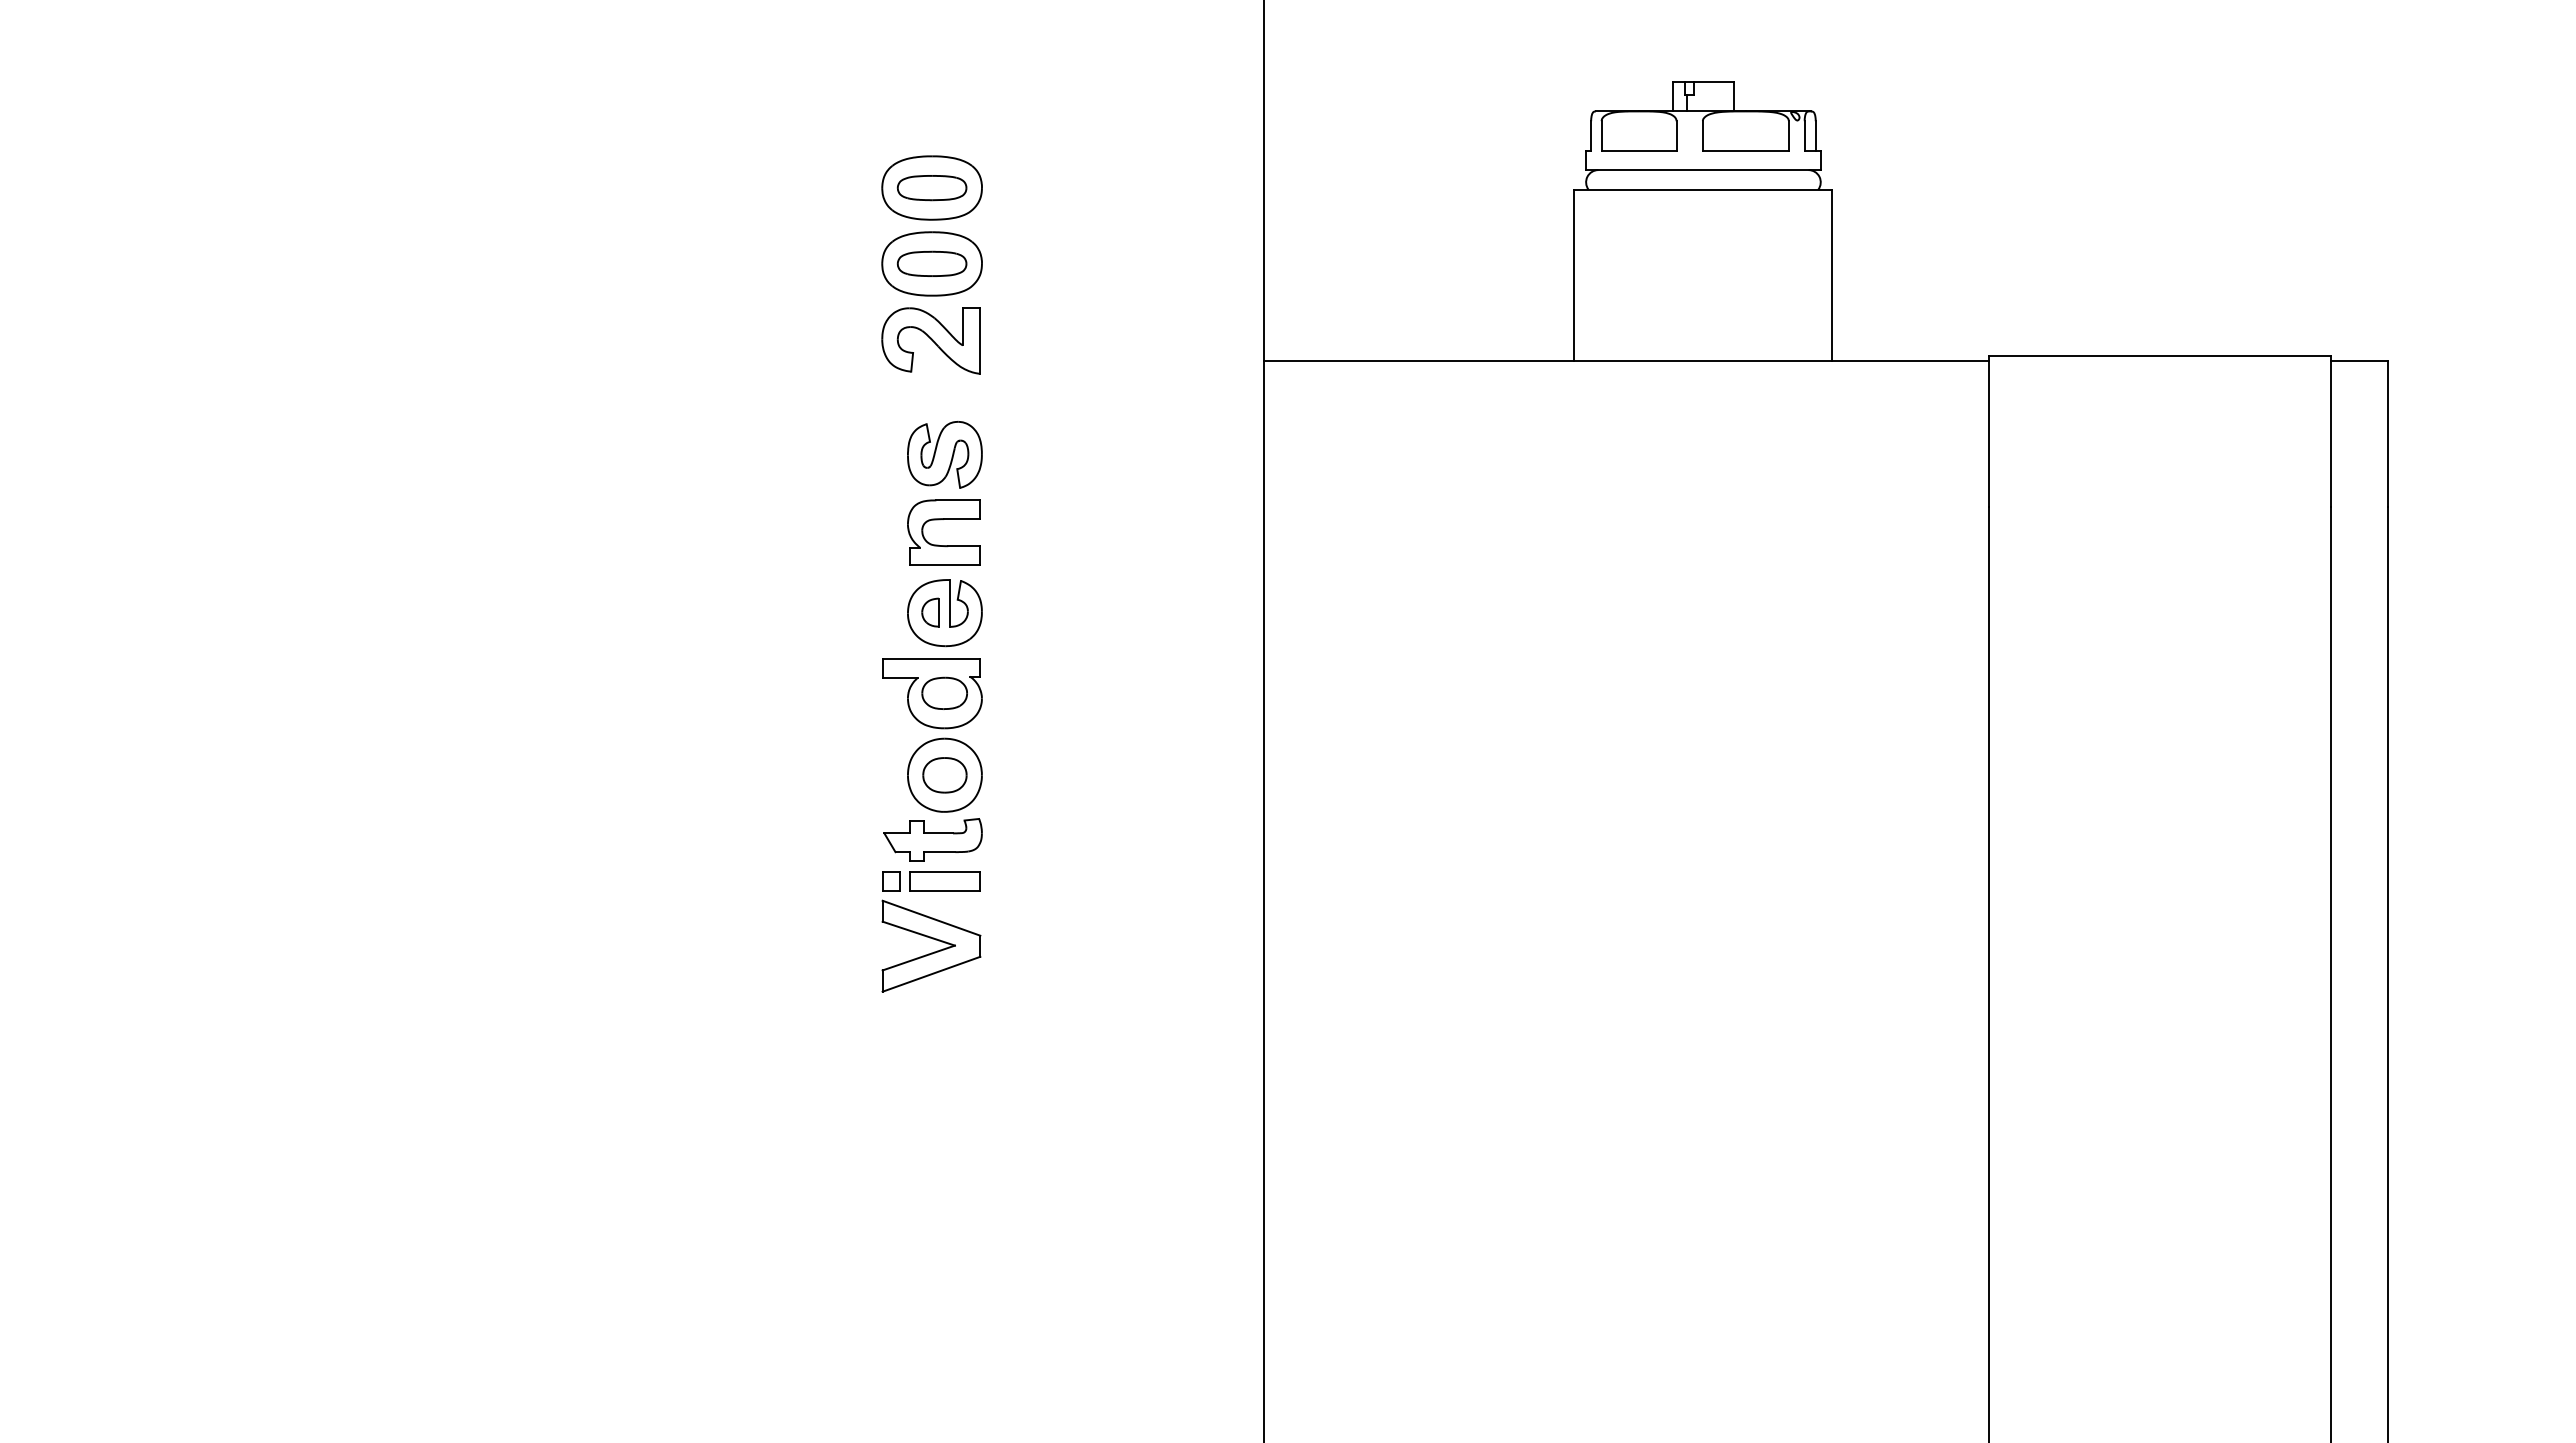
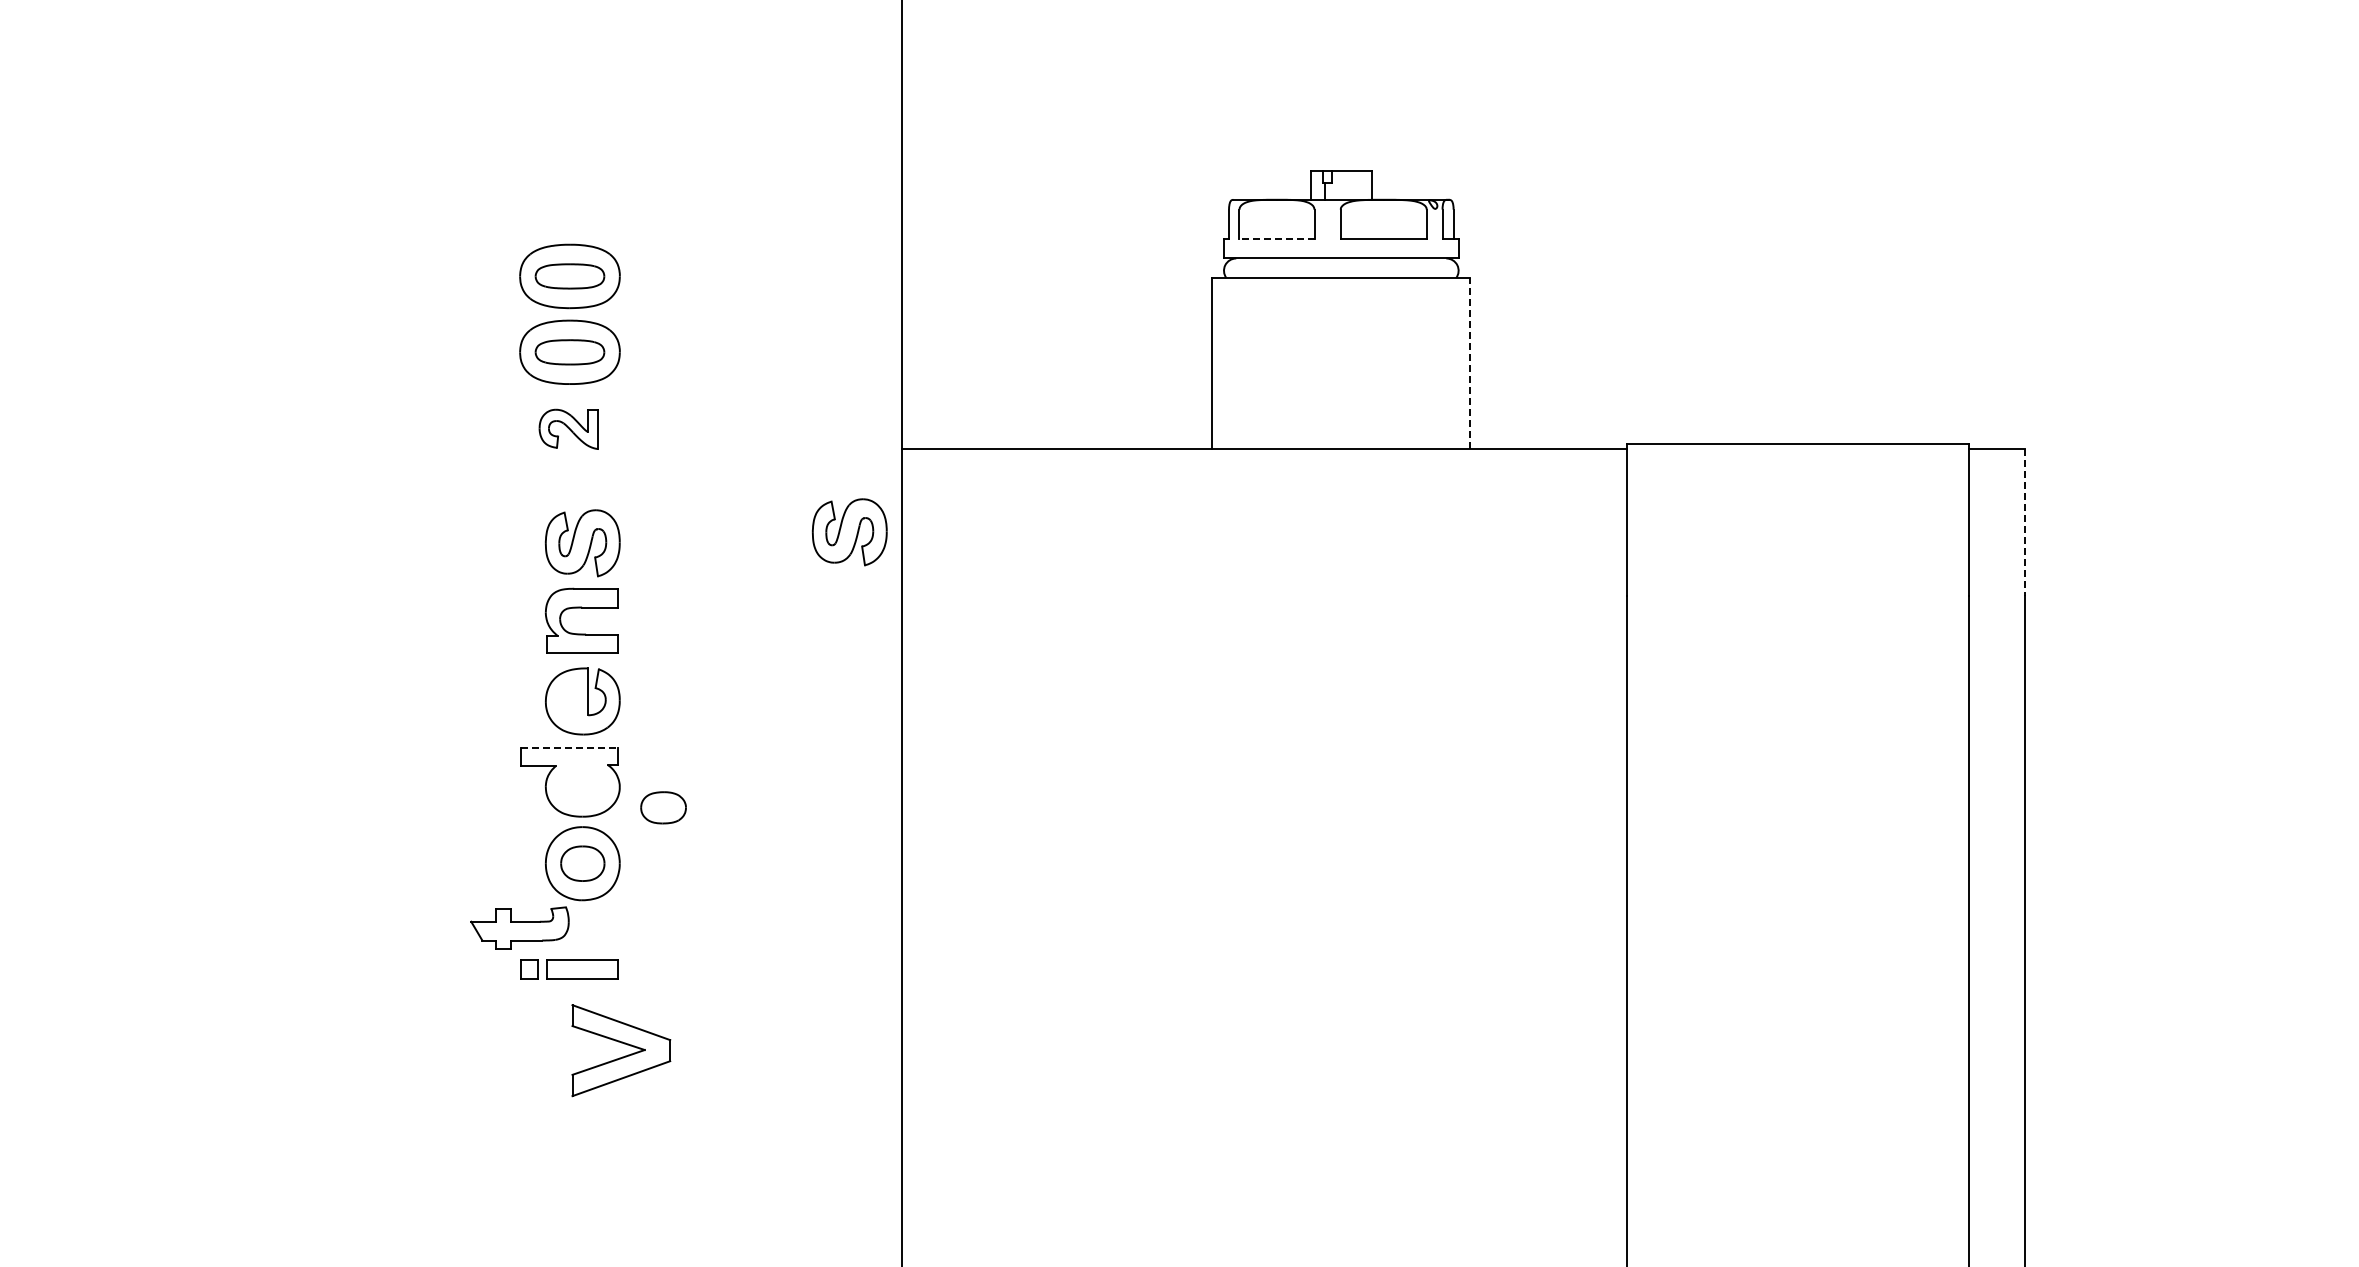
line: (1639, 150) -> (1277, 238), solid -> dashed
line: (1832, 275) -> (1470, 363), solid -> dashed
part: (930, 340) -> (568, 428), size x0.6
line: (2387, 434) -> (2025, 522), solid -> dashed
part: (1211, 443) -> (849, 531), added
part: (930, 612) -> (568, 700), removed
line: (931, 659) -> (569, 747), solid -> dashed
part: (944, 692) -> (663, 806), moved
part: (932, 839) -> (519, 927), moved
part: (932, 939) -> (622, 1043), moved

